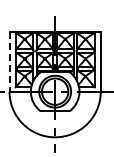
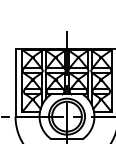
line: (9, 61) -> (15, 82), dashed -> solid

